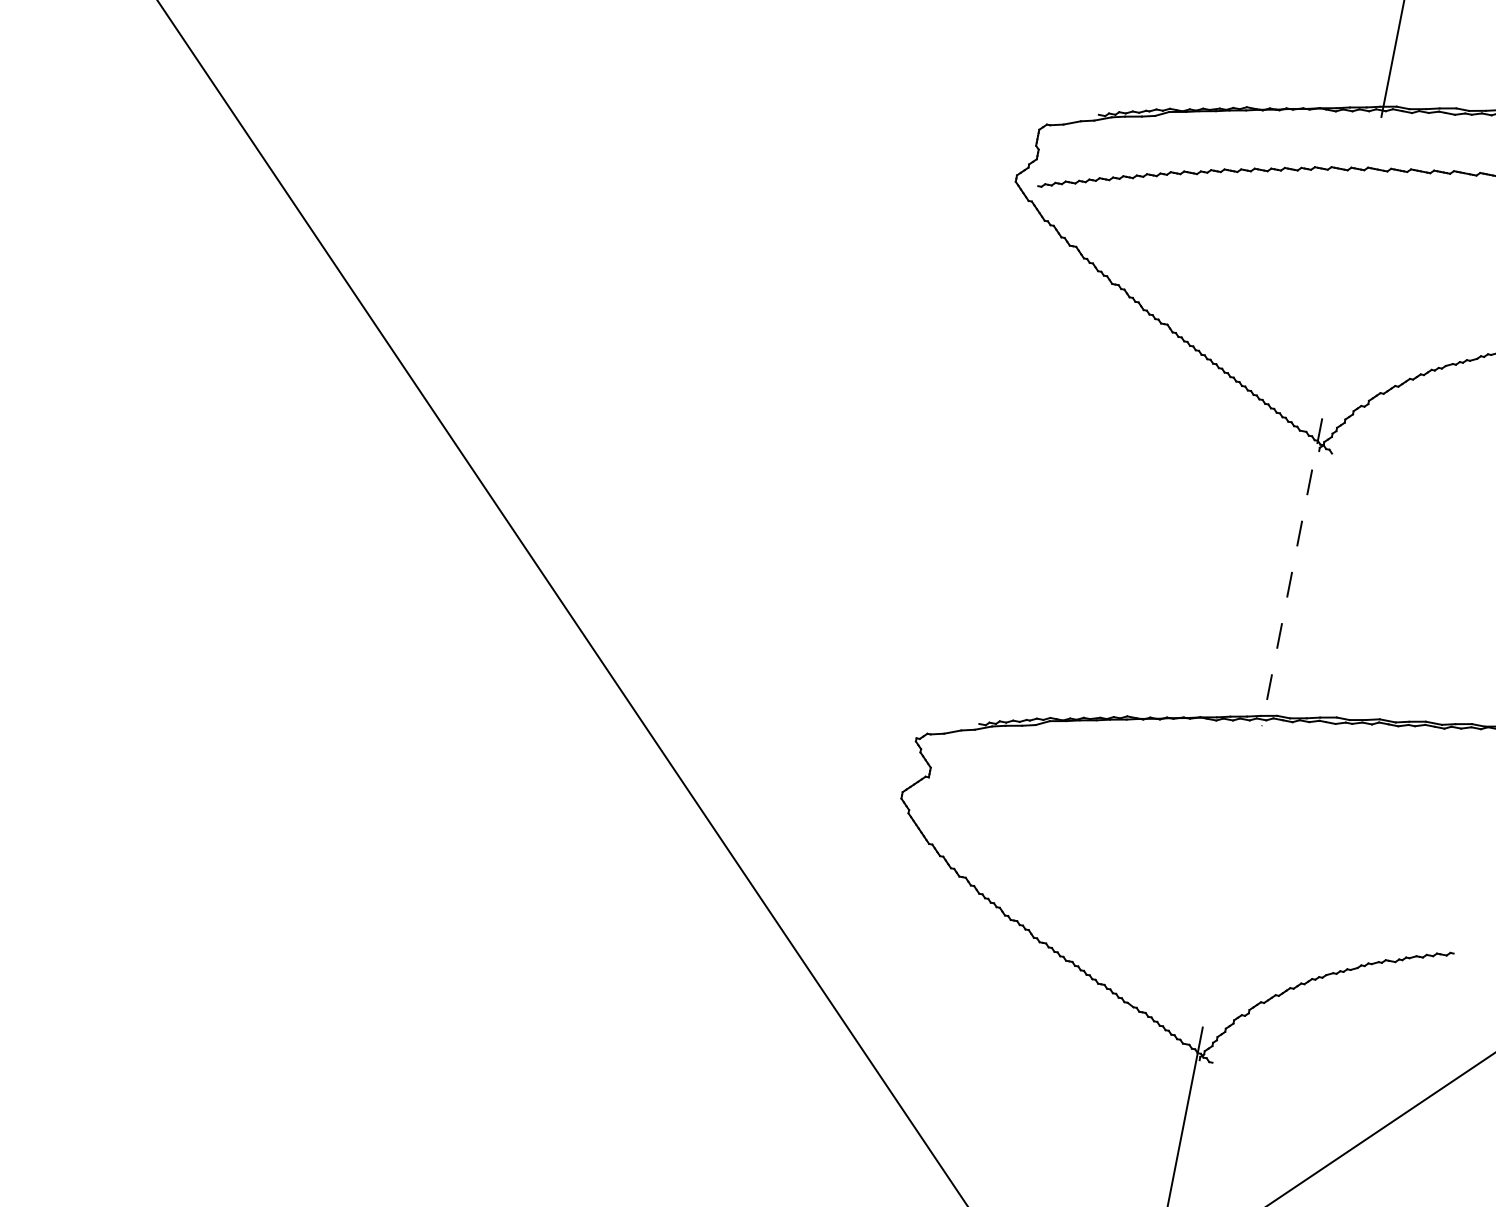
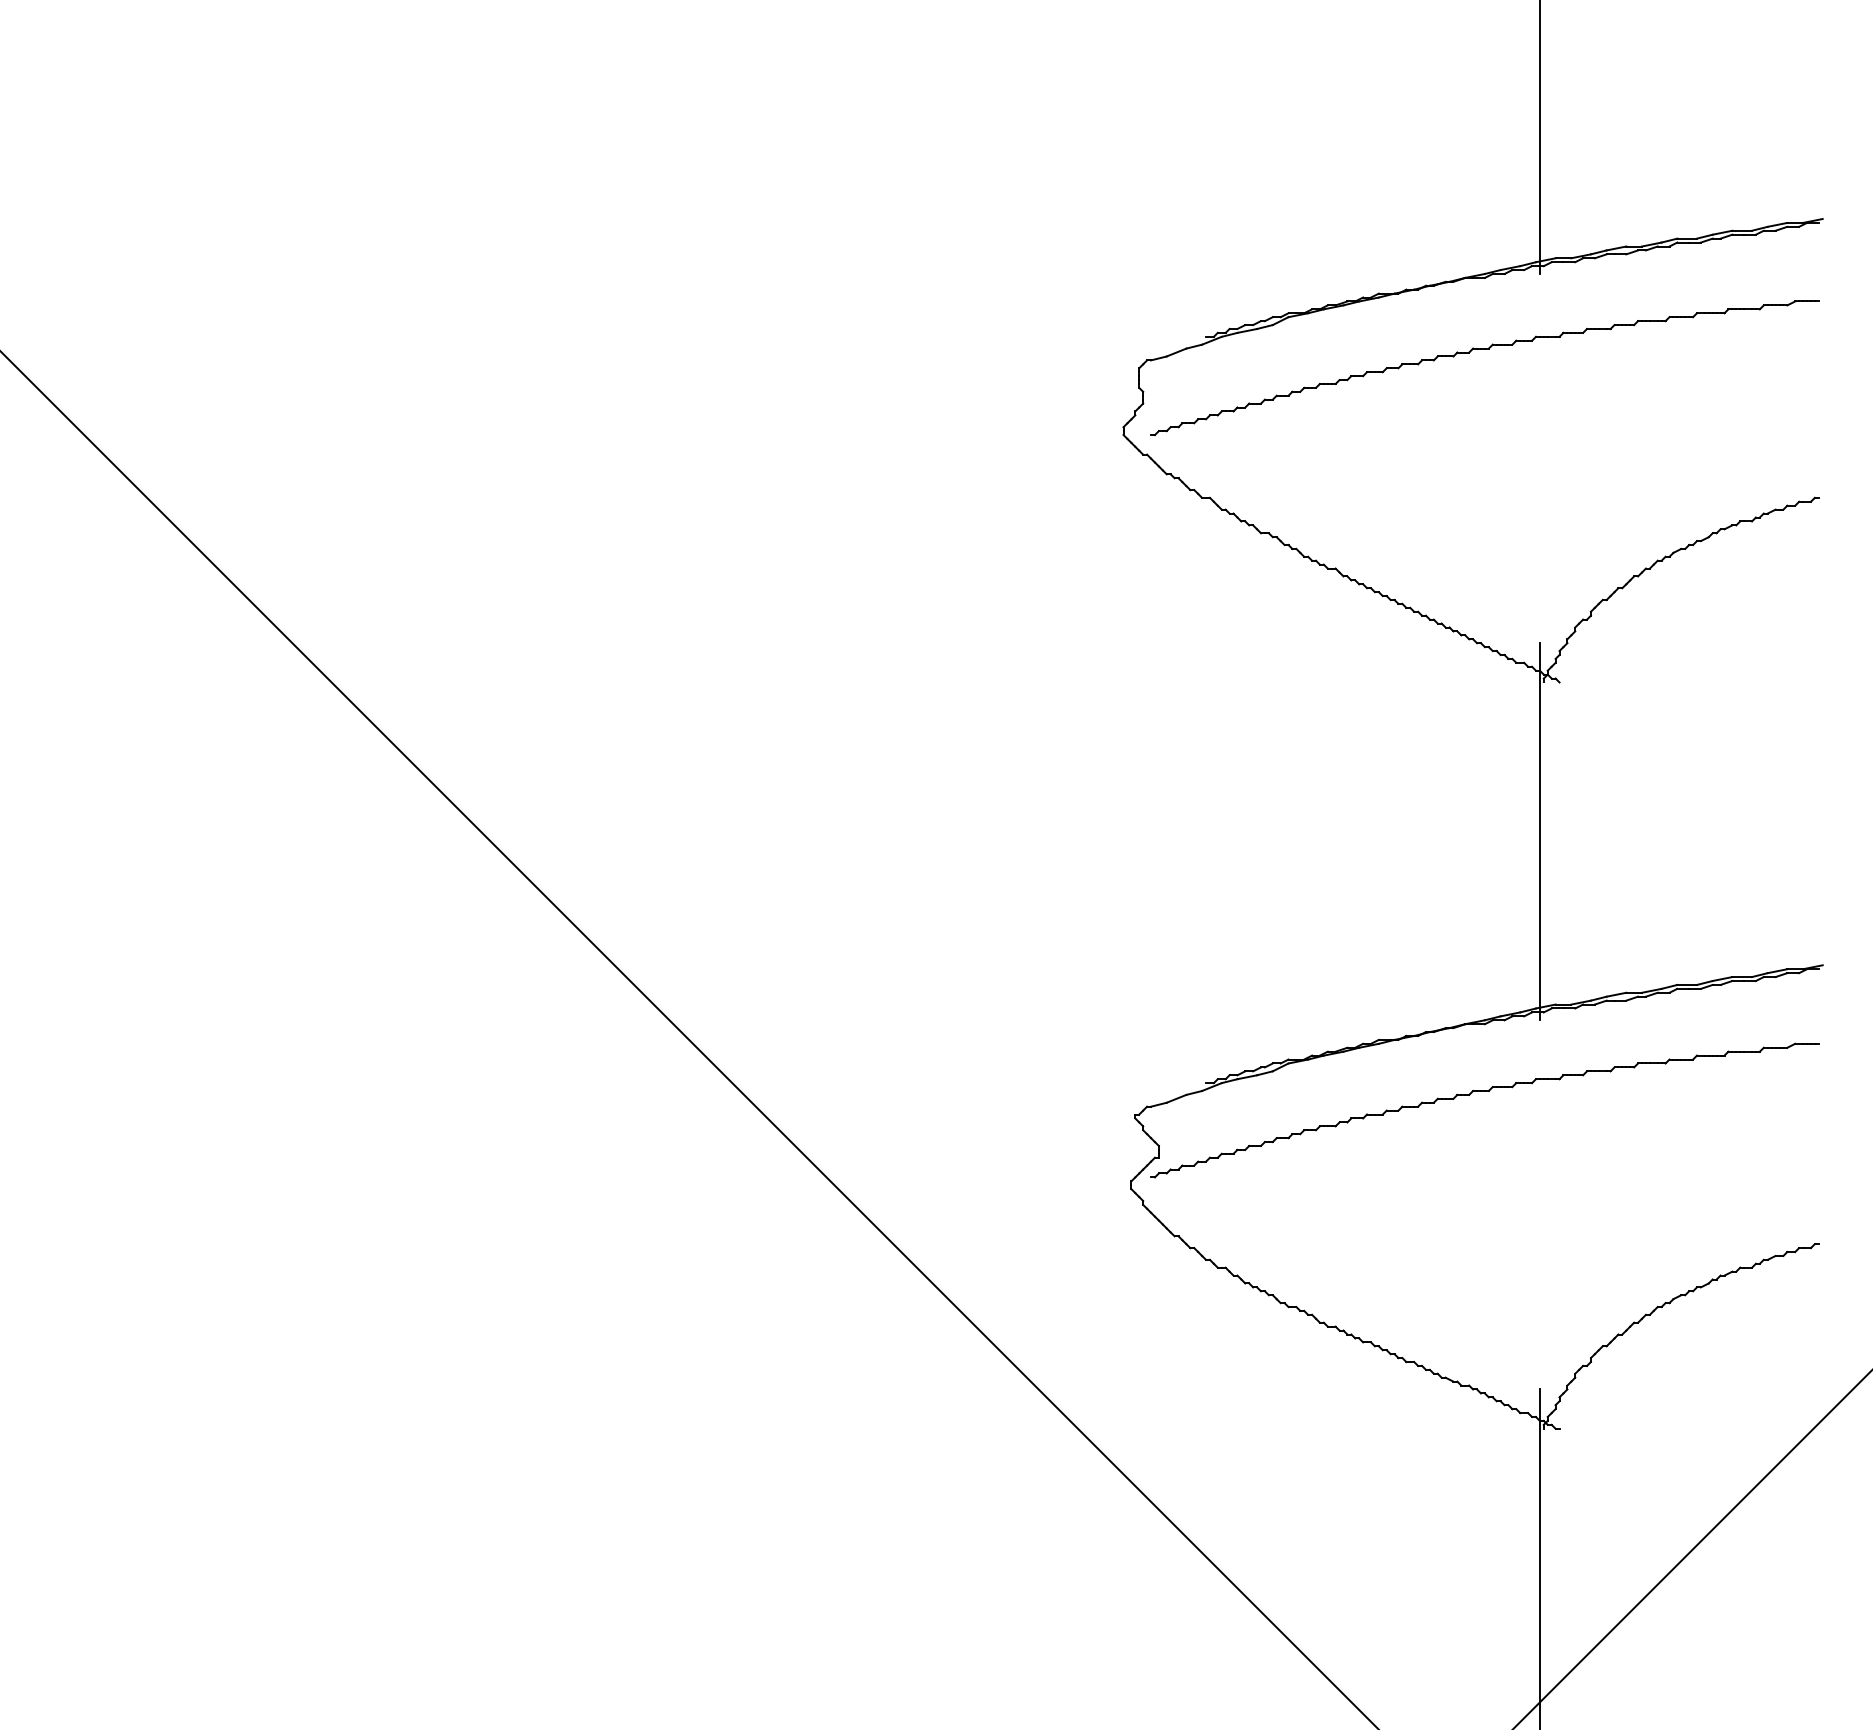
line: (1291, 571) -> (1539, 831), dashed -> solid
part: (1205, 775) -> (1484, 1091), added

